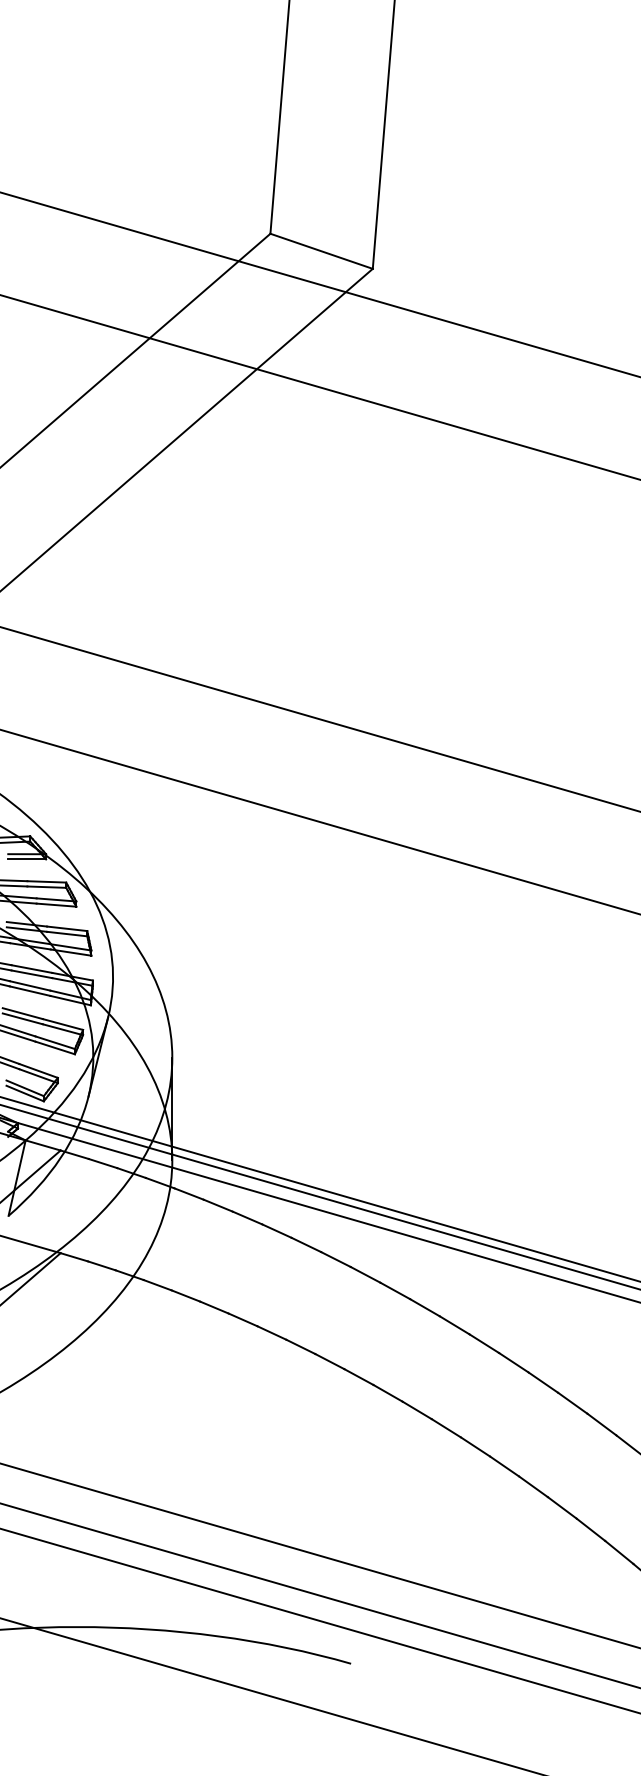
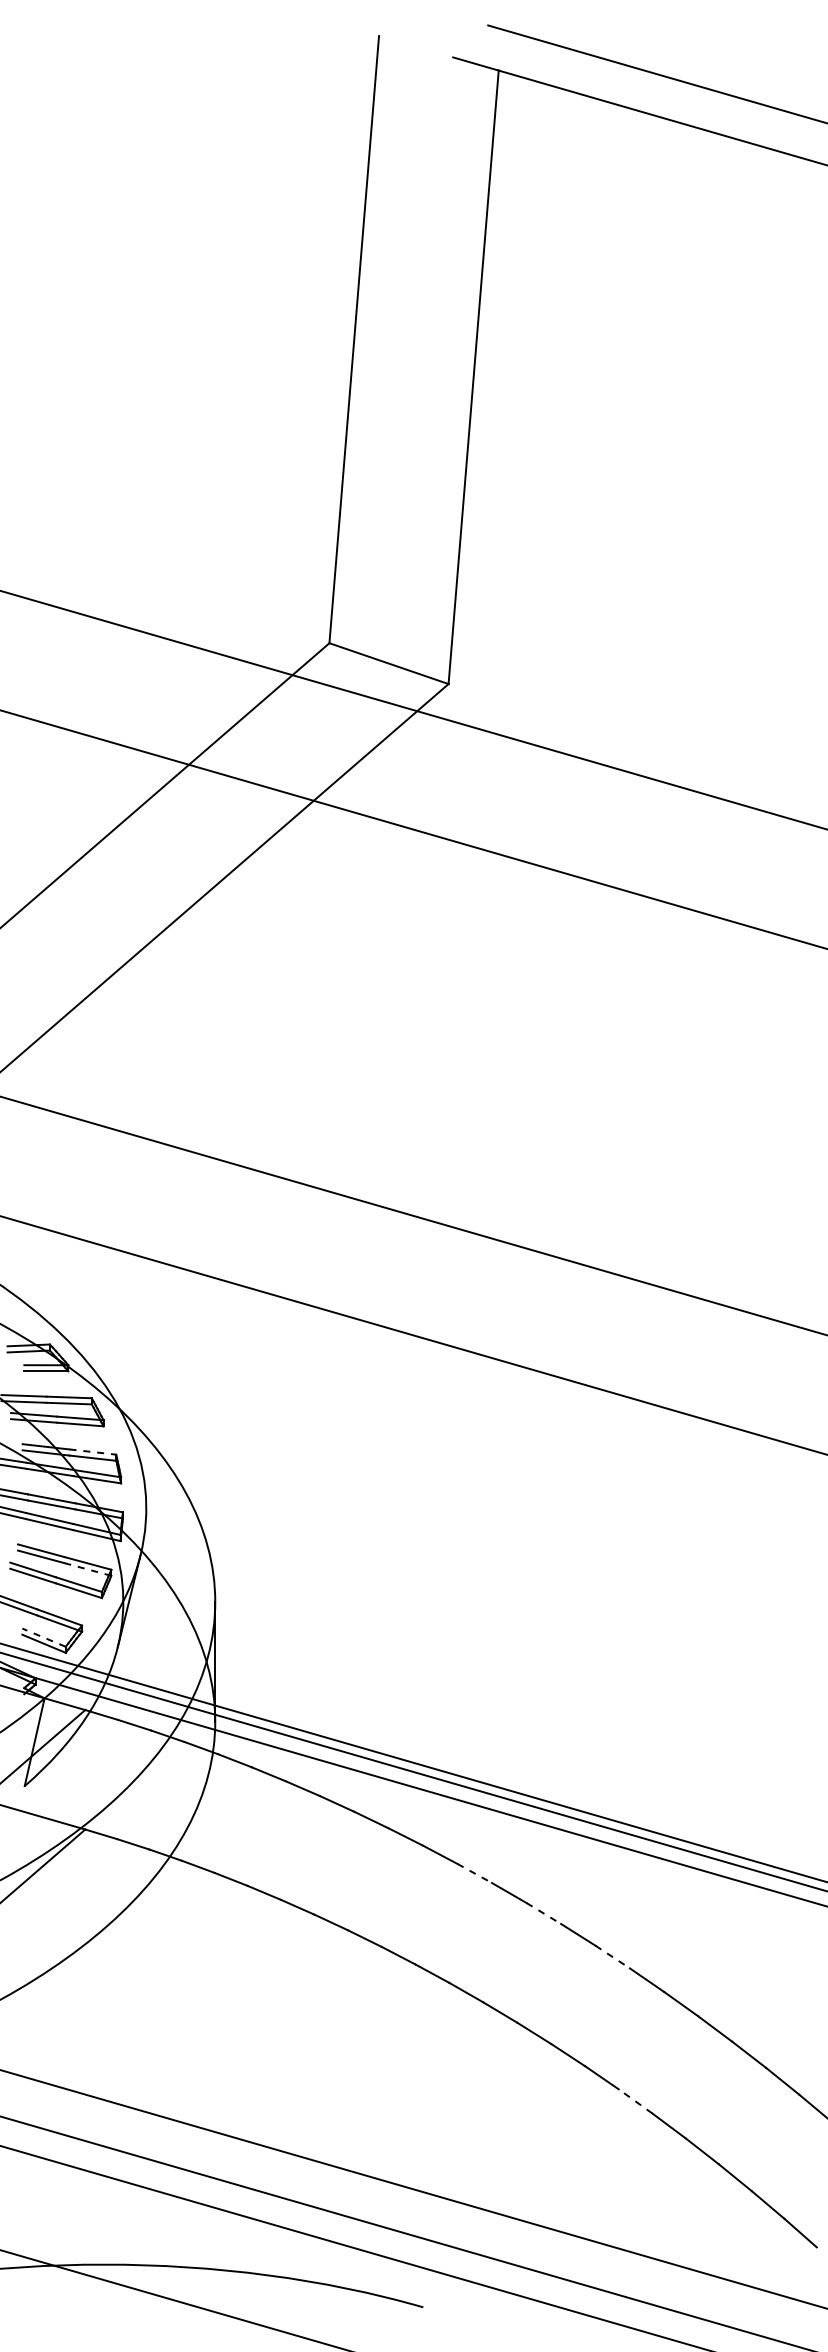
line: (66, 929) -> (92, 1452), solid -> dashed
line: (62, 1029) -> (87, 1569), solid -> dashed
line: (25, 1088) -> (44, 1637), solid -> dashed
line: (395, 1290) -> (474, 1873), solid -> dashed
line: (455, 1325) -> (544, 1913), solid -> dashed
line: (513, 1363) -> (612, 1957), solid -> dashed
line: (533, 1486) -> (635, 2101), solid -> dashed

